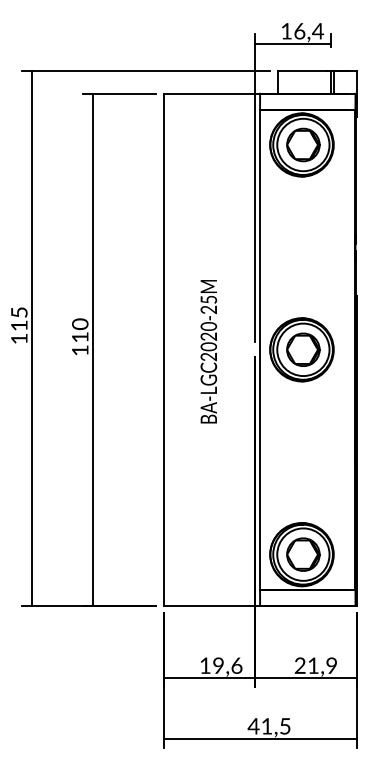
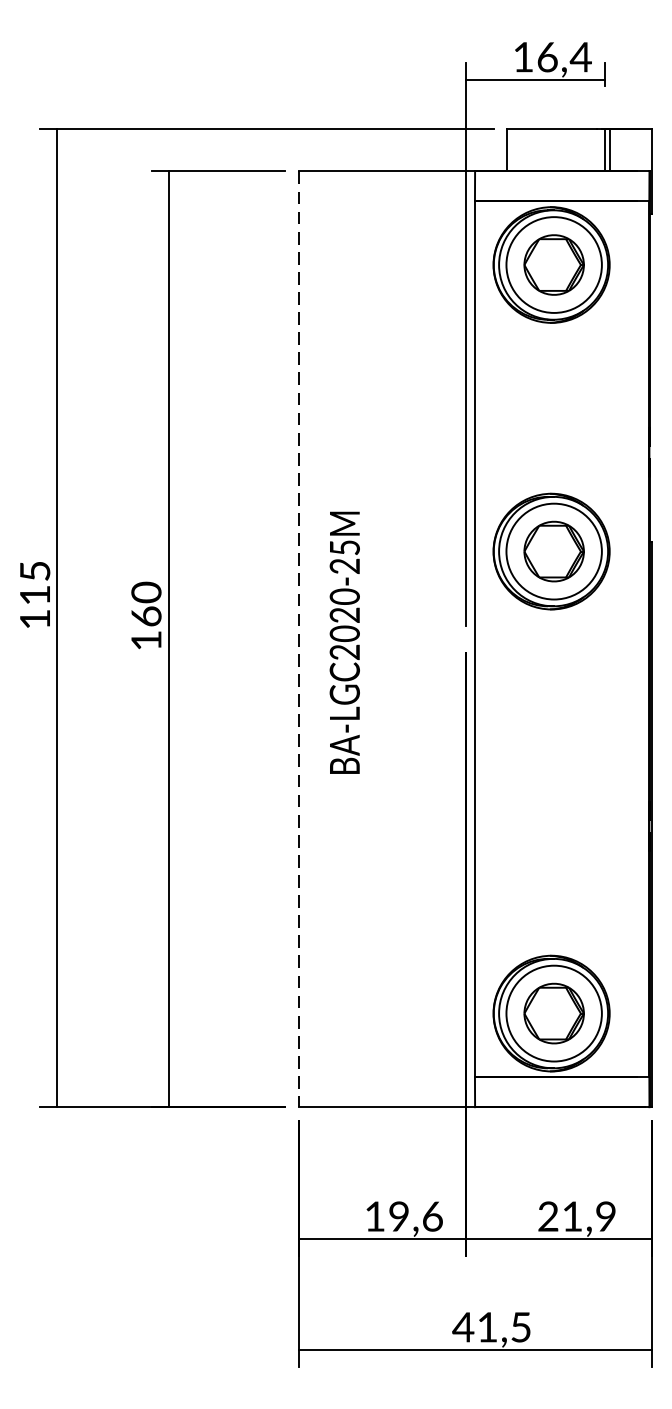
text: (80, 336) -> (146, 614), 110 -> 160
part: (301, 349) -> (550, 550), moved
line: (163, 350) -> (298, 640), solid -> dashed
text: (208, 351) -> (344, 642), moved

